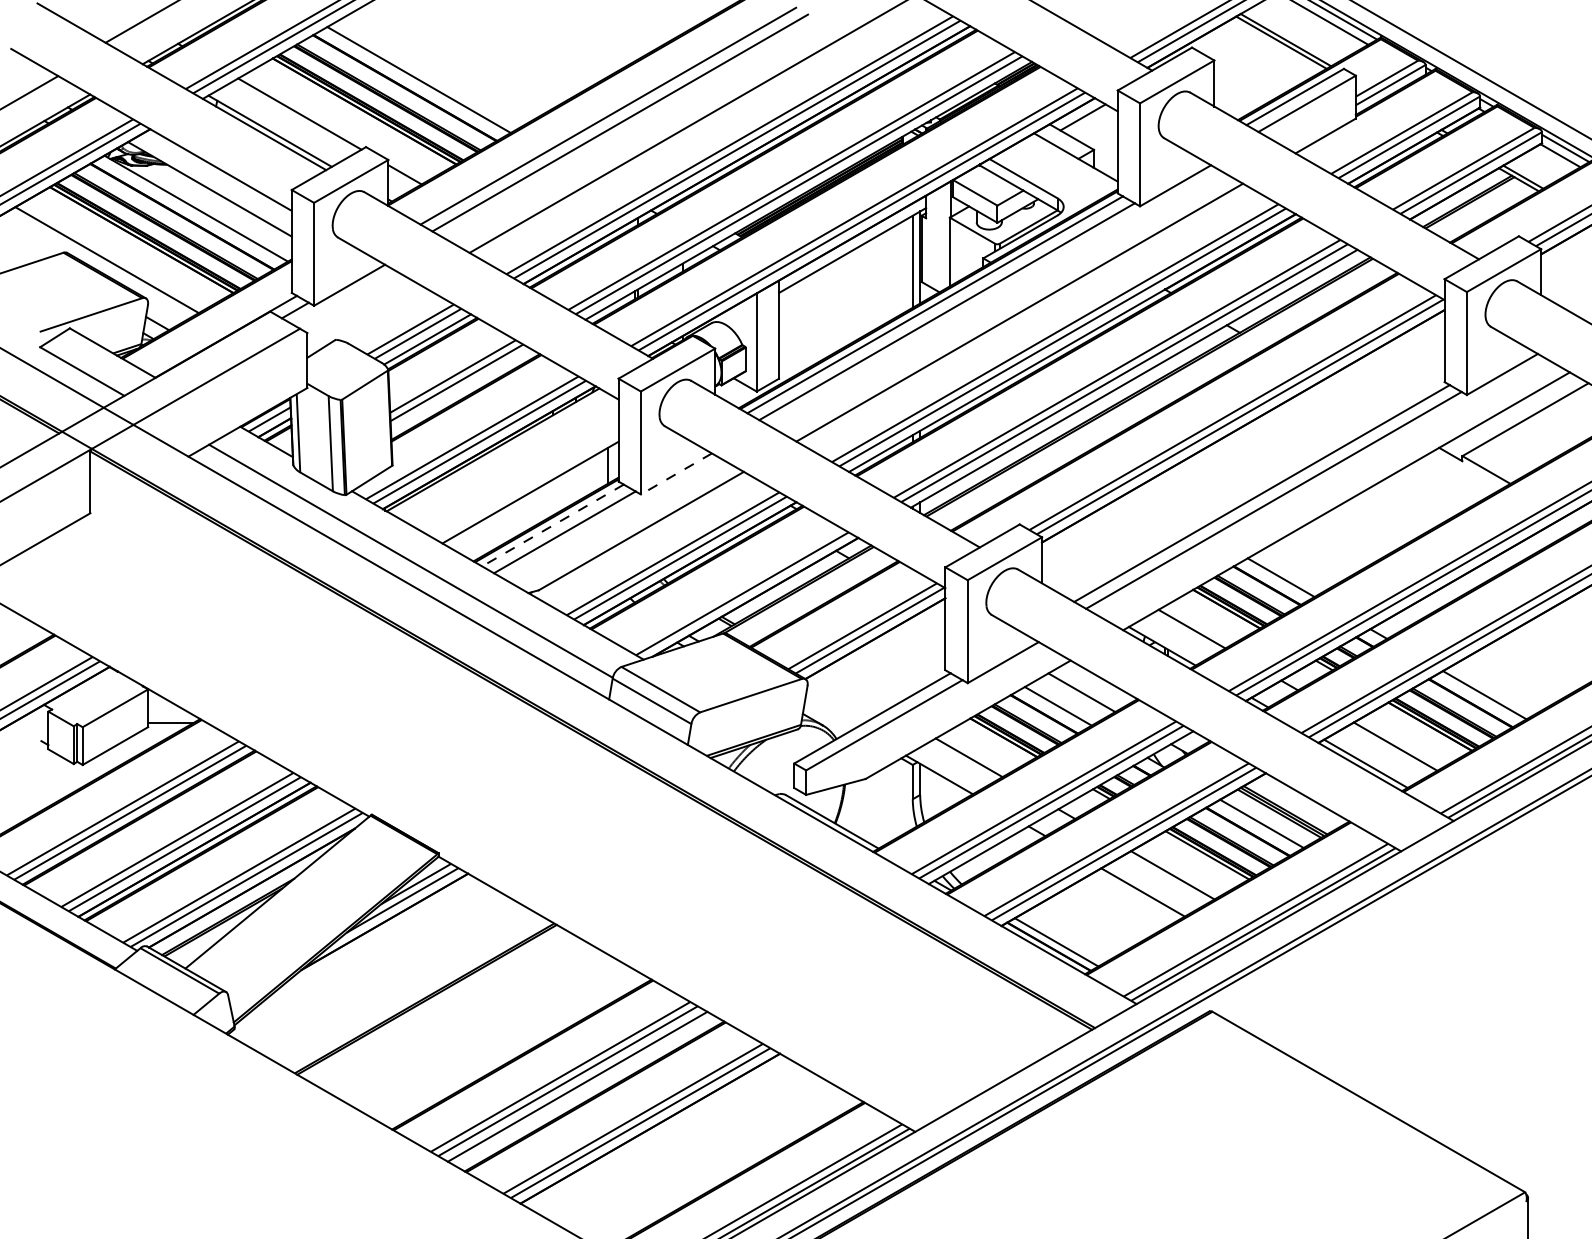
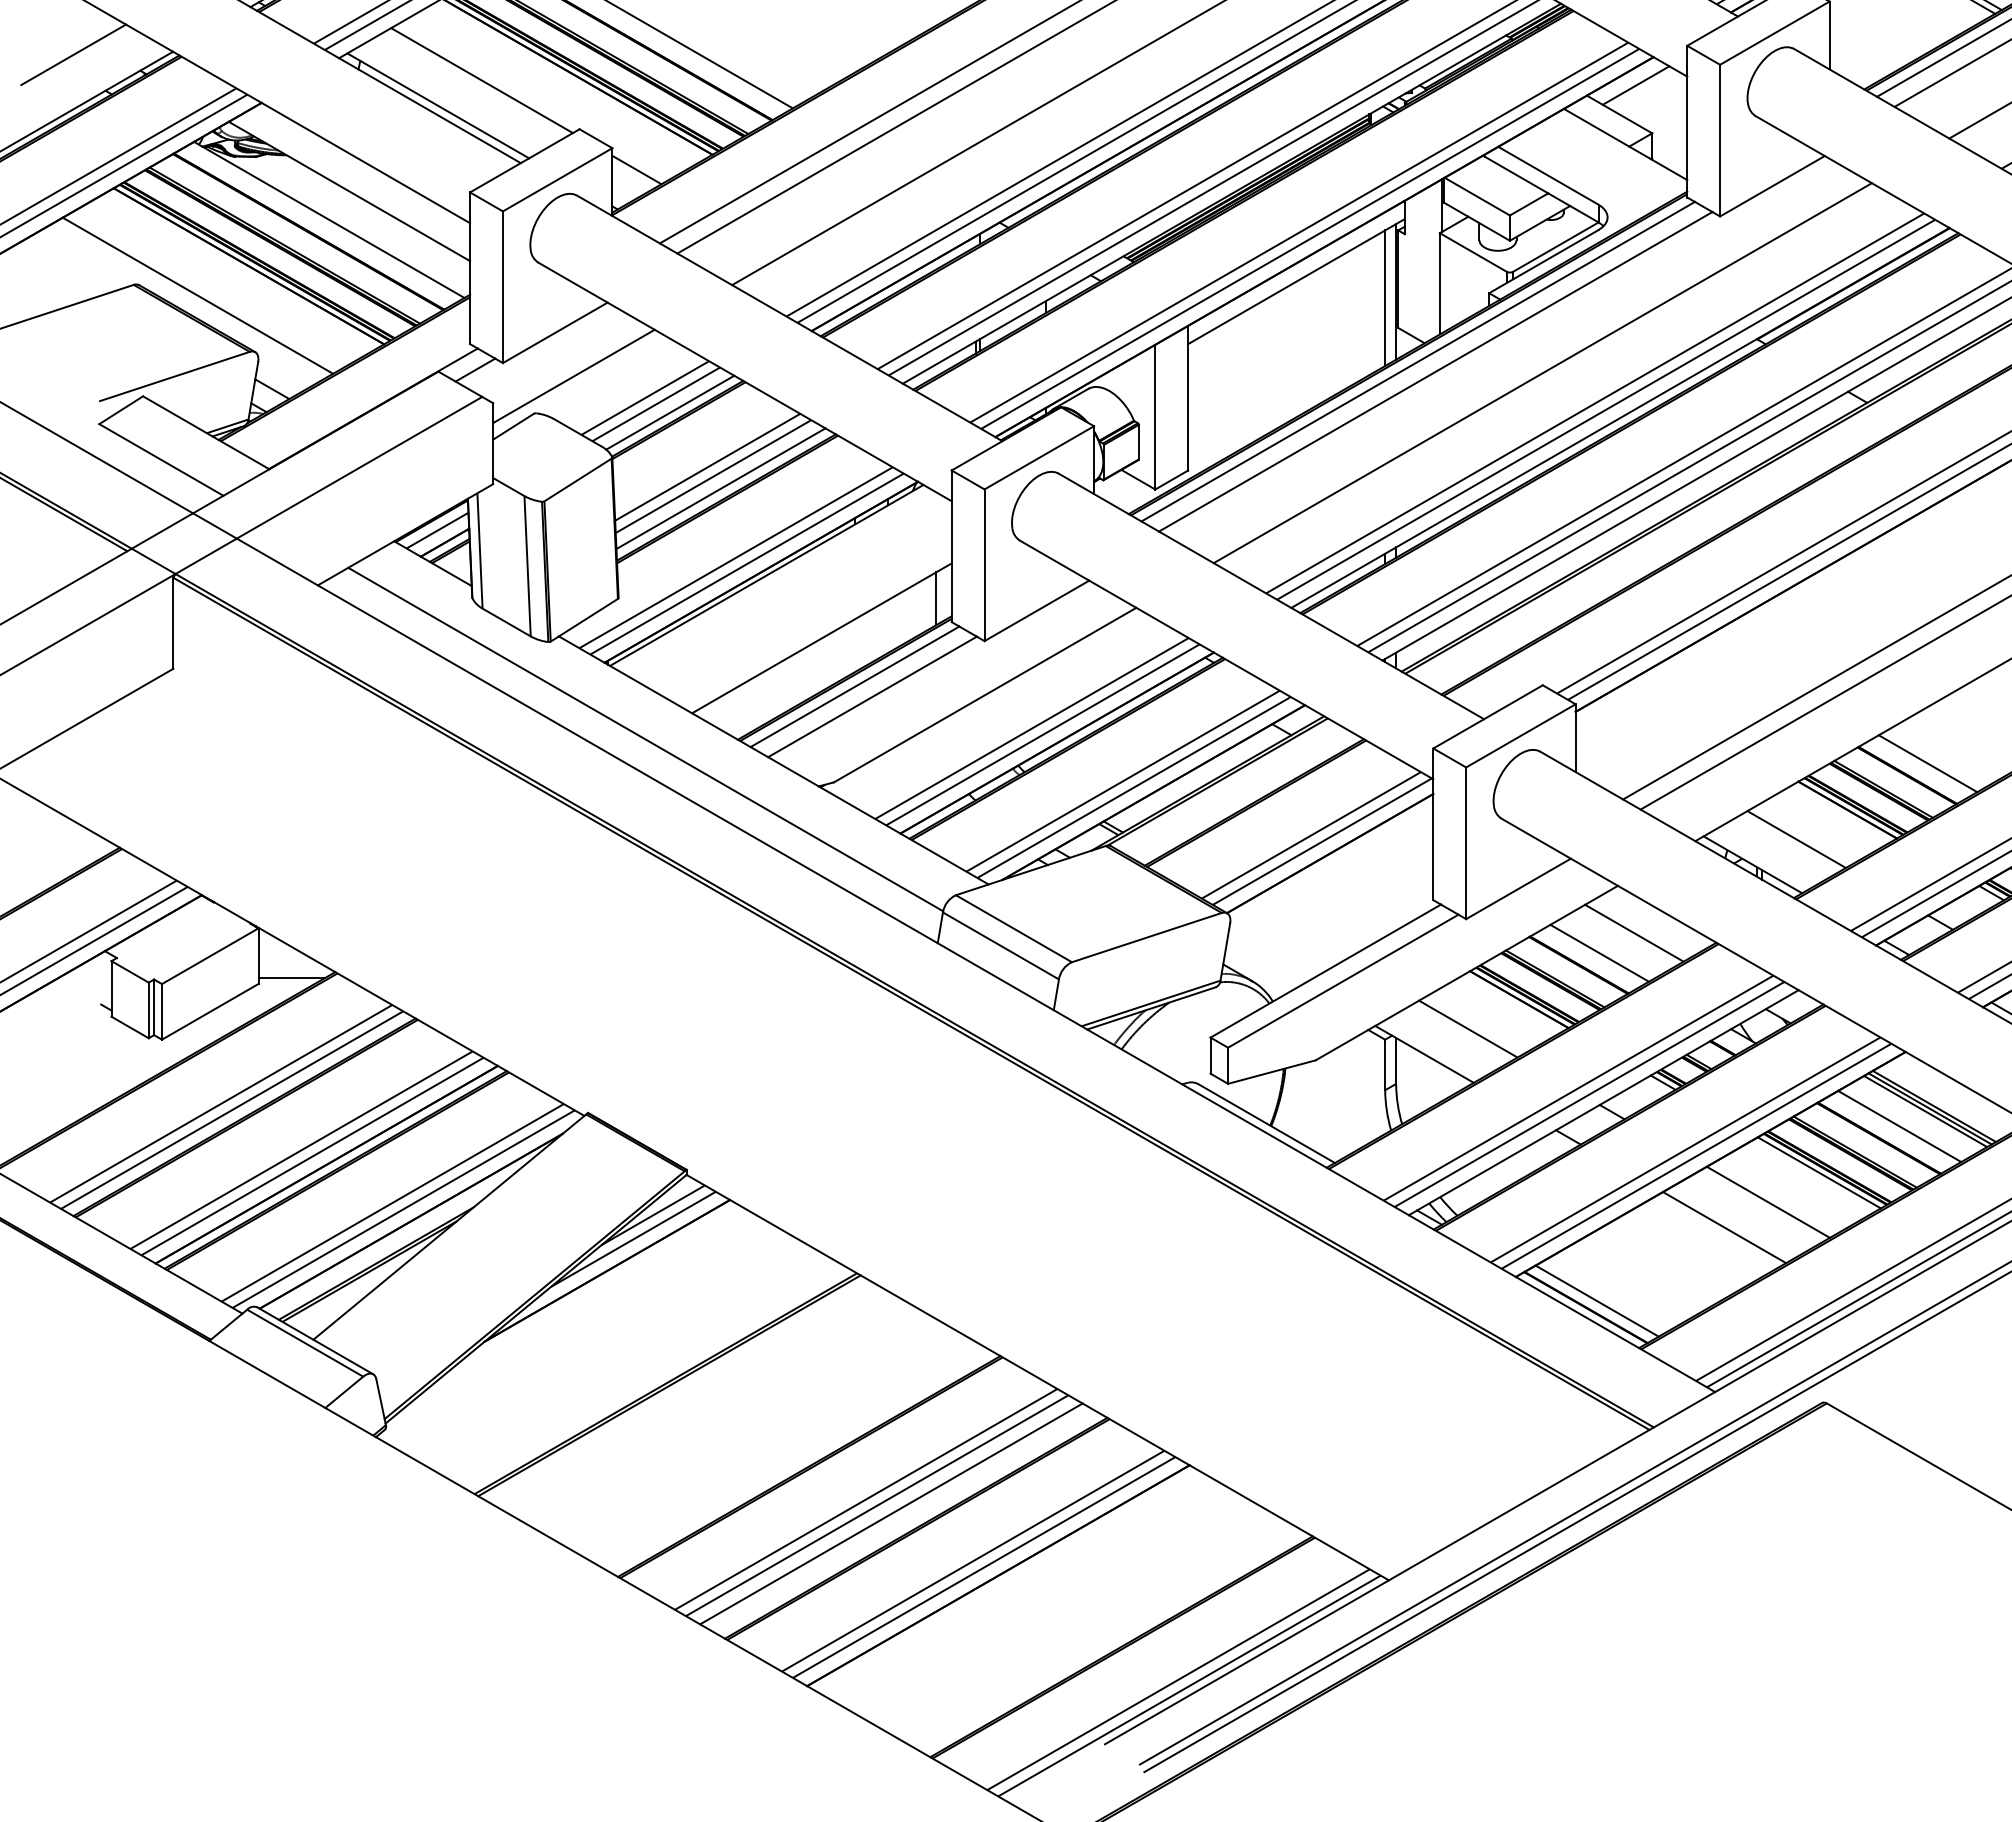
line: (362, 314) -> (574, 375), added
line: (461, 391) -> (720, 489), added
line: (676, 474) -> (1037, 611), dashed -> solid
line: (552, 525) -> (854, 686), dashed -> solid
line: (734, 589) -> (1122, 781), added

